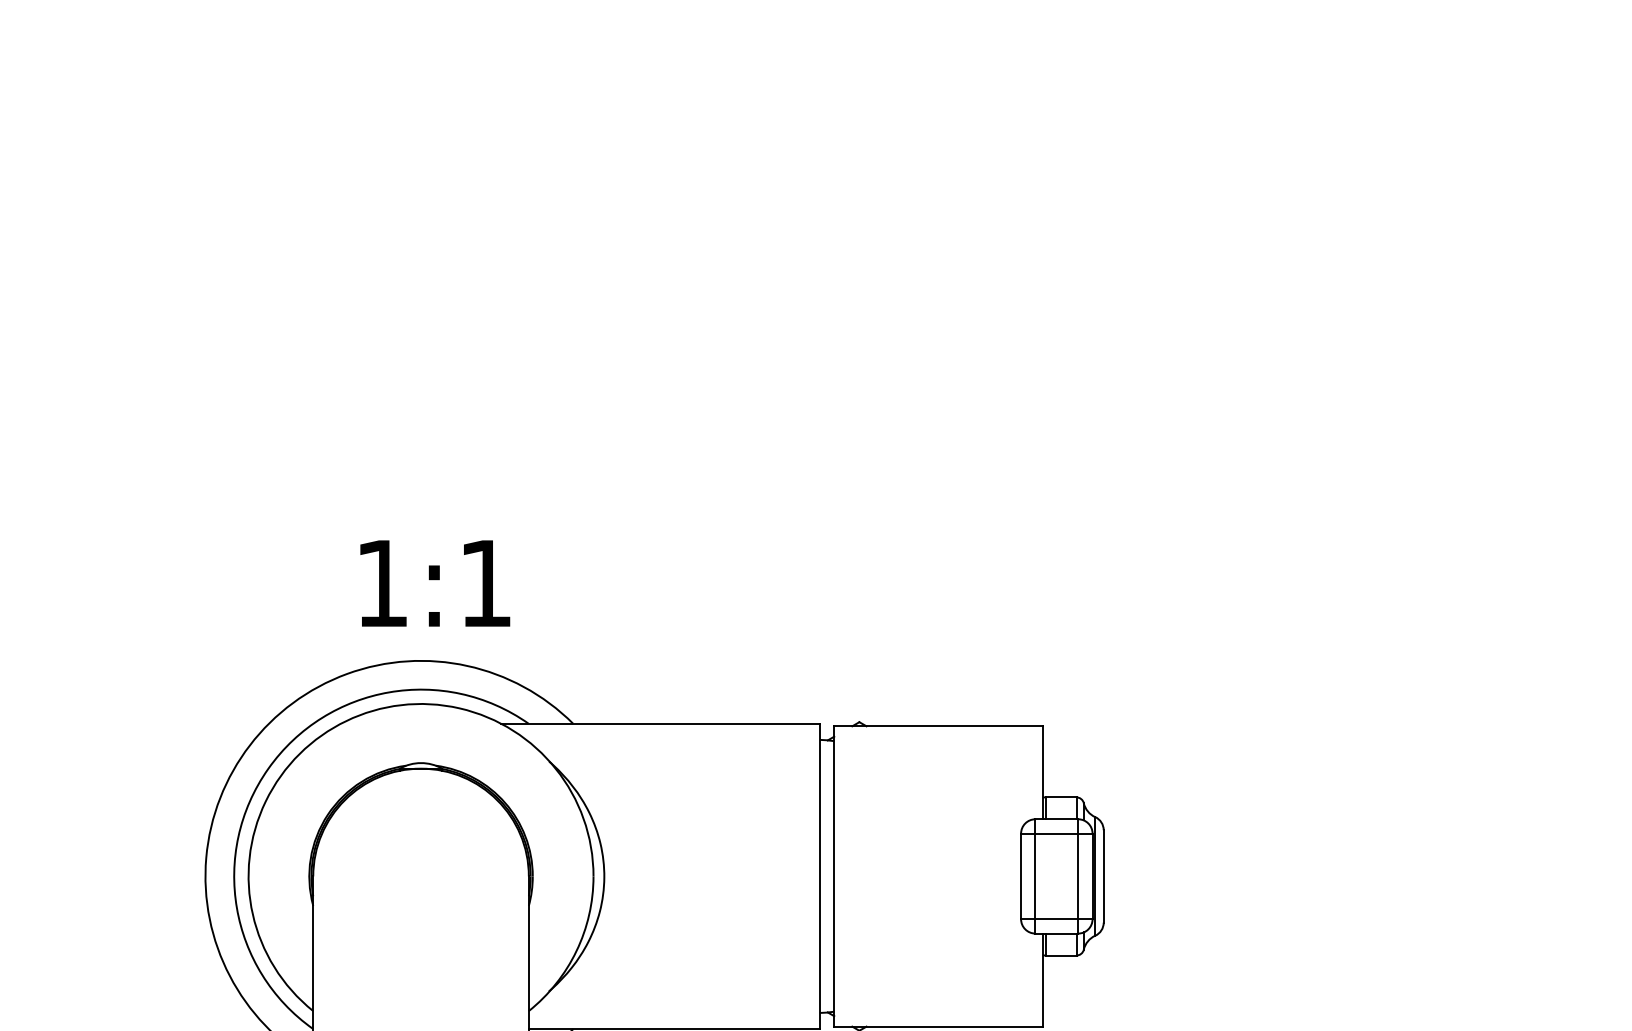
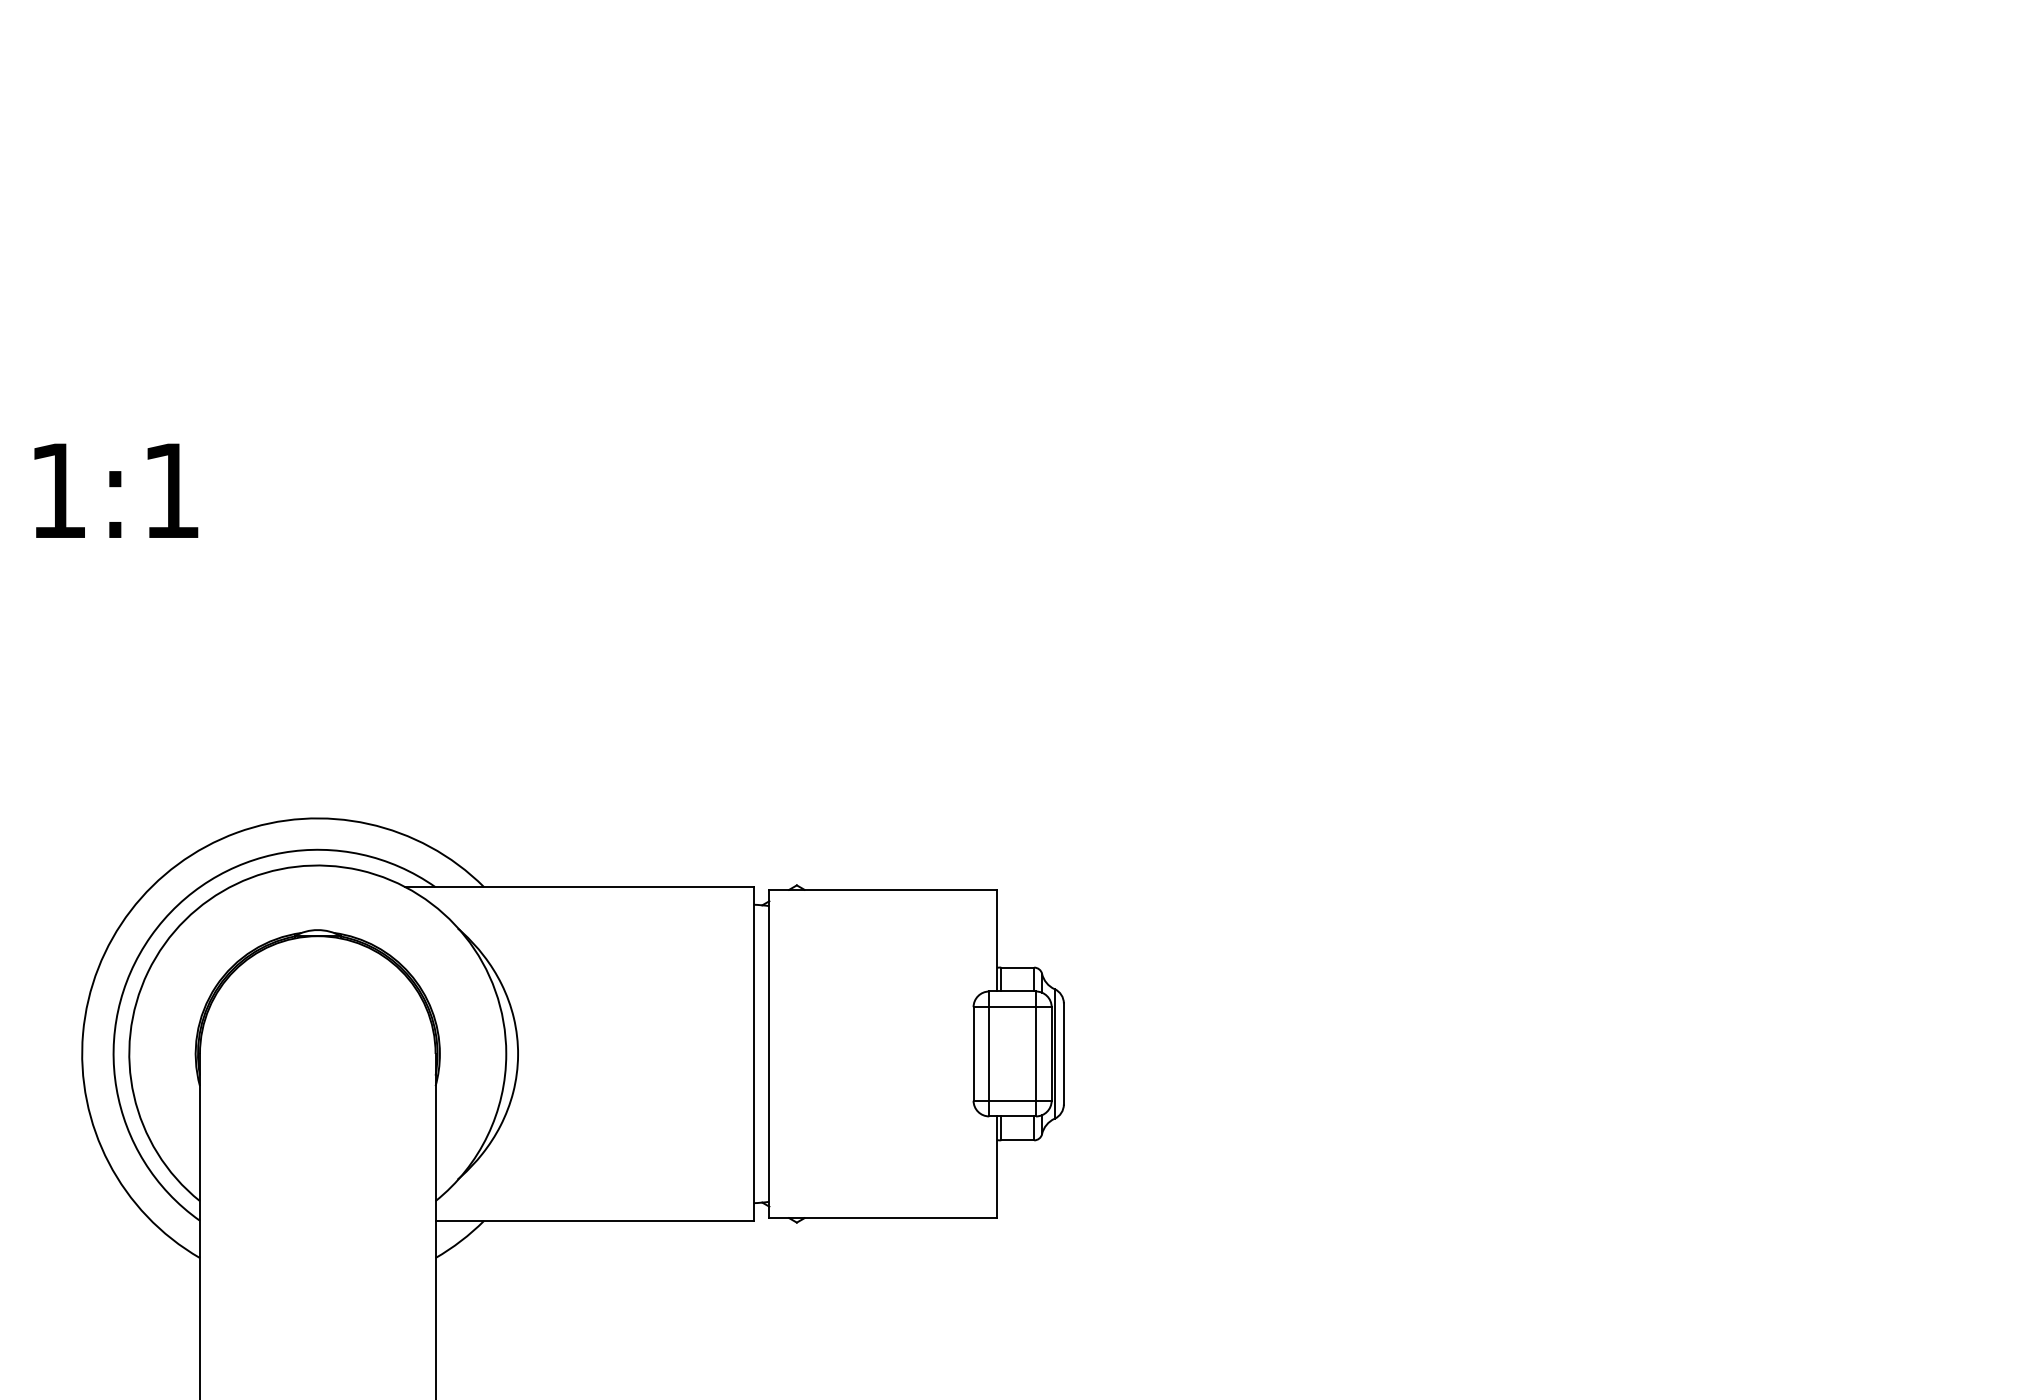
text: (435, 583) -> (116, 490), moved

